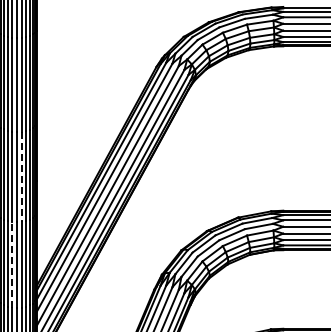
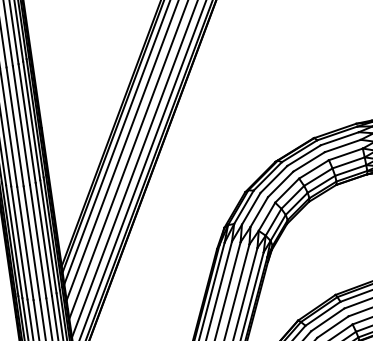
line: (21, 177) -> (21, 126), dashed -> solid
line: (12, 264) -> (25, 242), dashed -> solid

